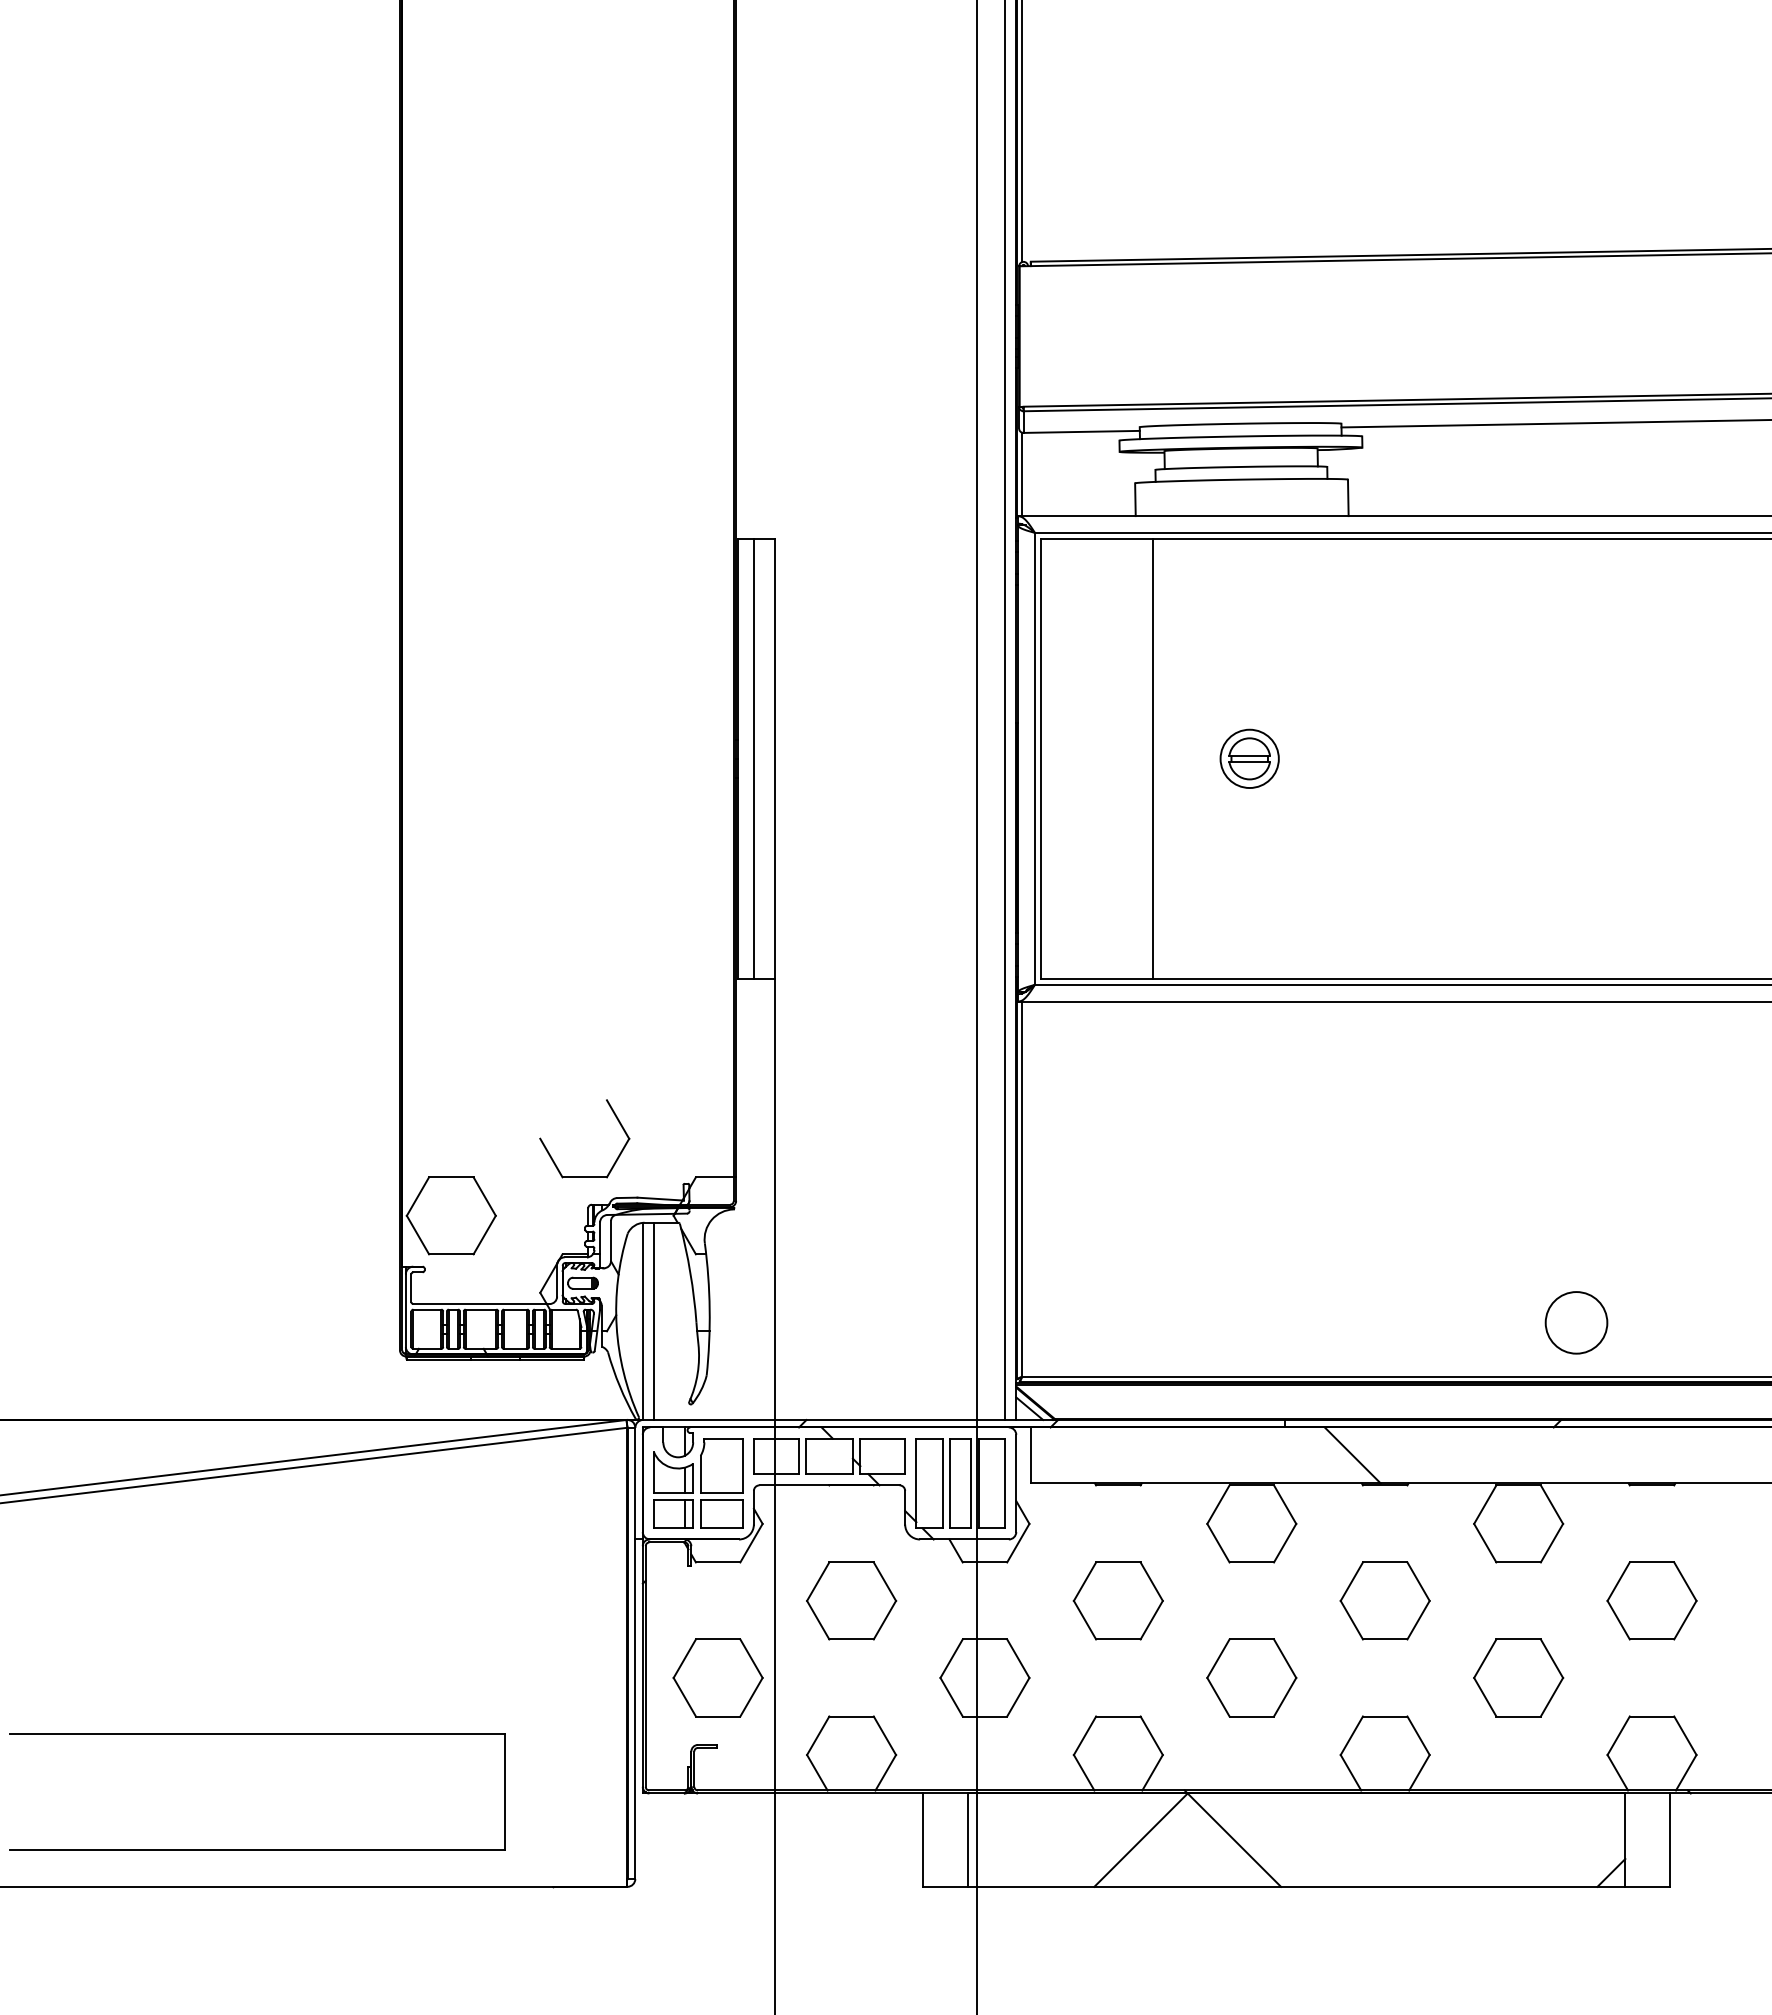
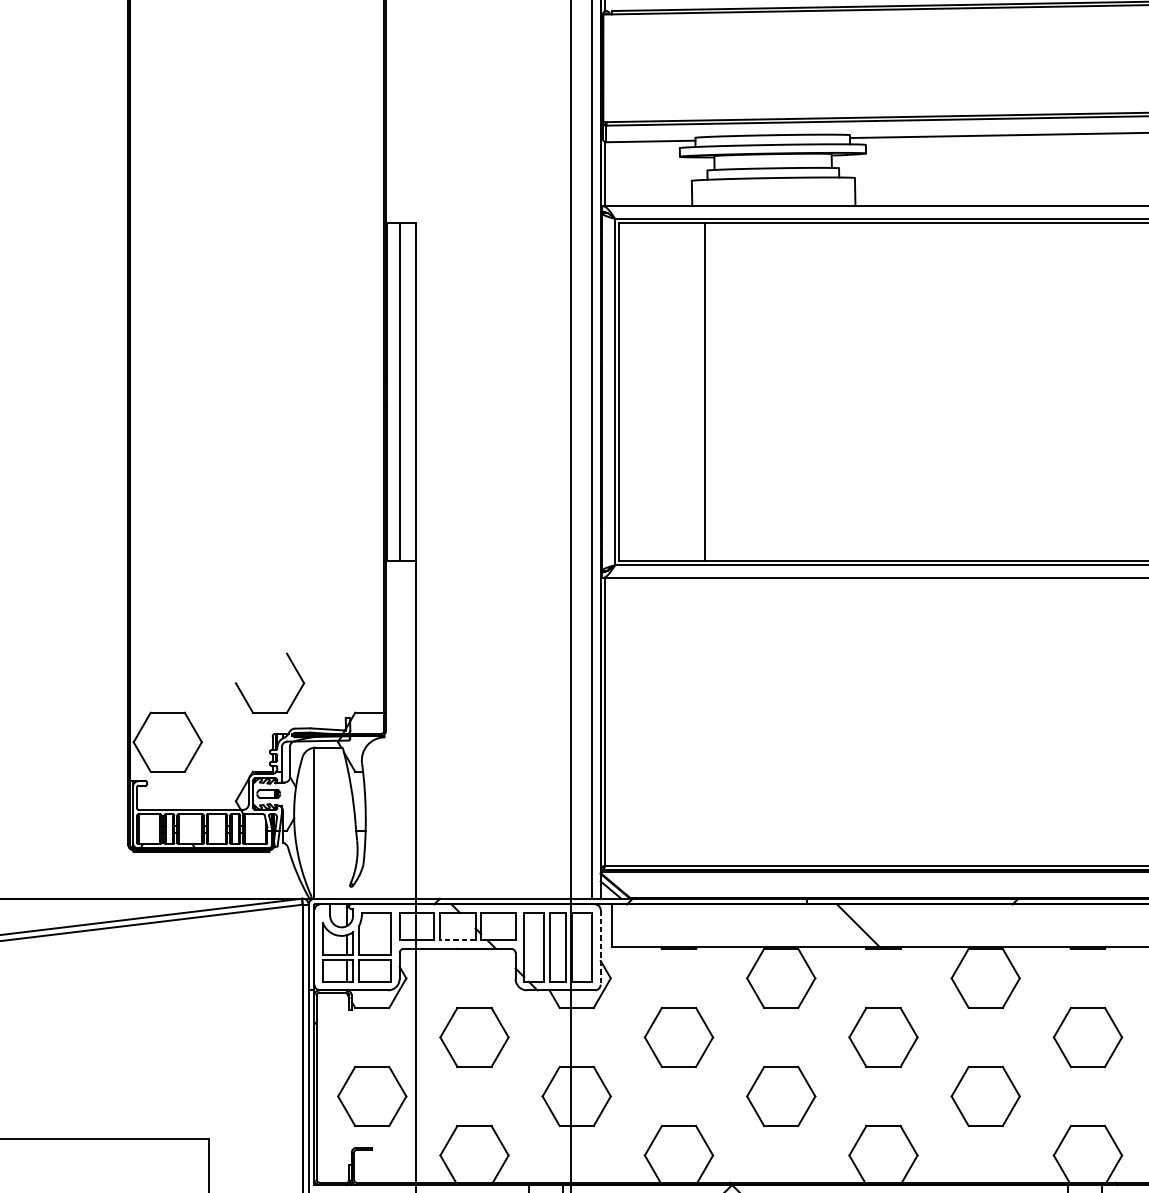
part: (1249, 758) -> (779, 391), removed
line: (653, 1320) -> (322, 822), removed
circle: (1576, 1322) -> (1030, 824), removed
line: (829, 1474) -> (457, 940), solid -> dashed
line: (1016, 1483) -> (600, 947), solid -> dashed

